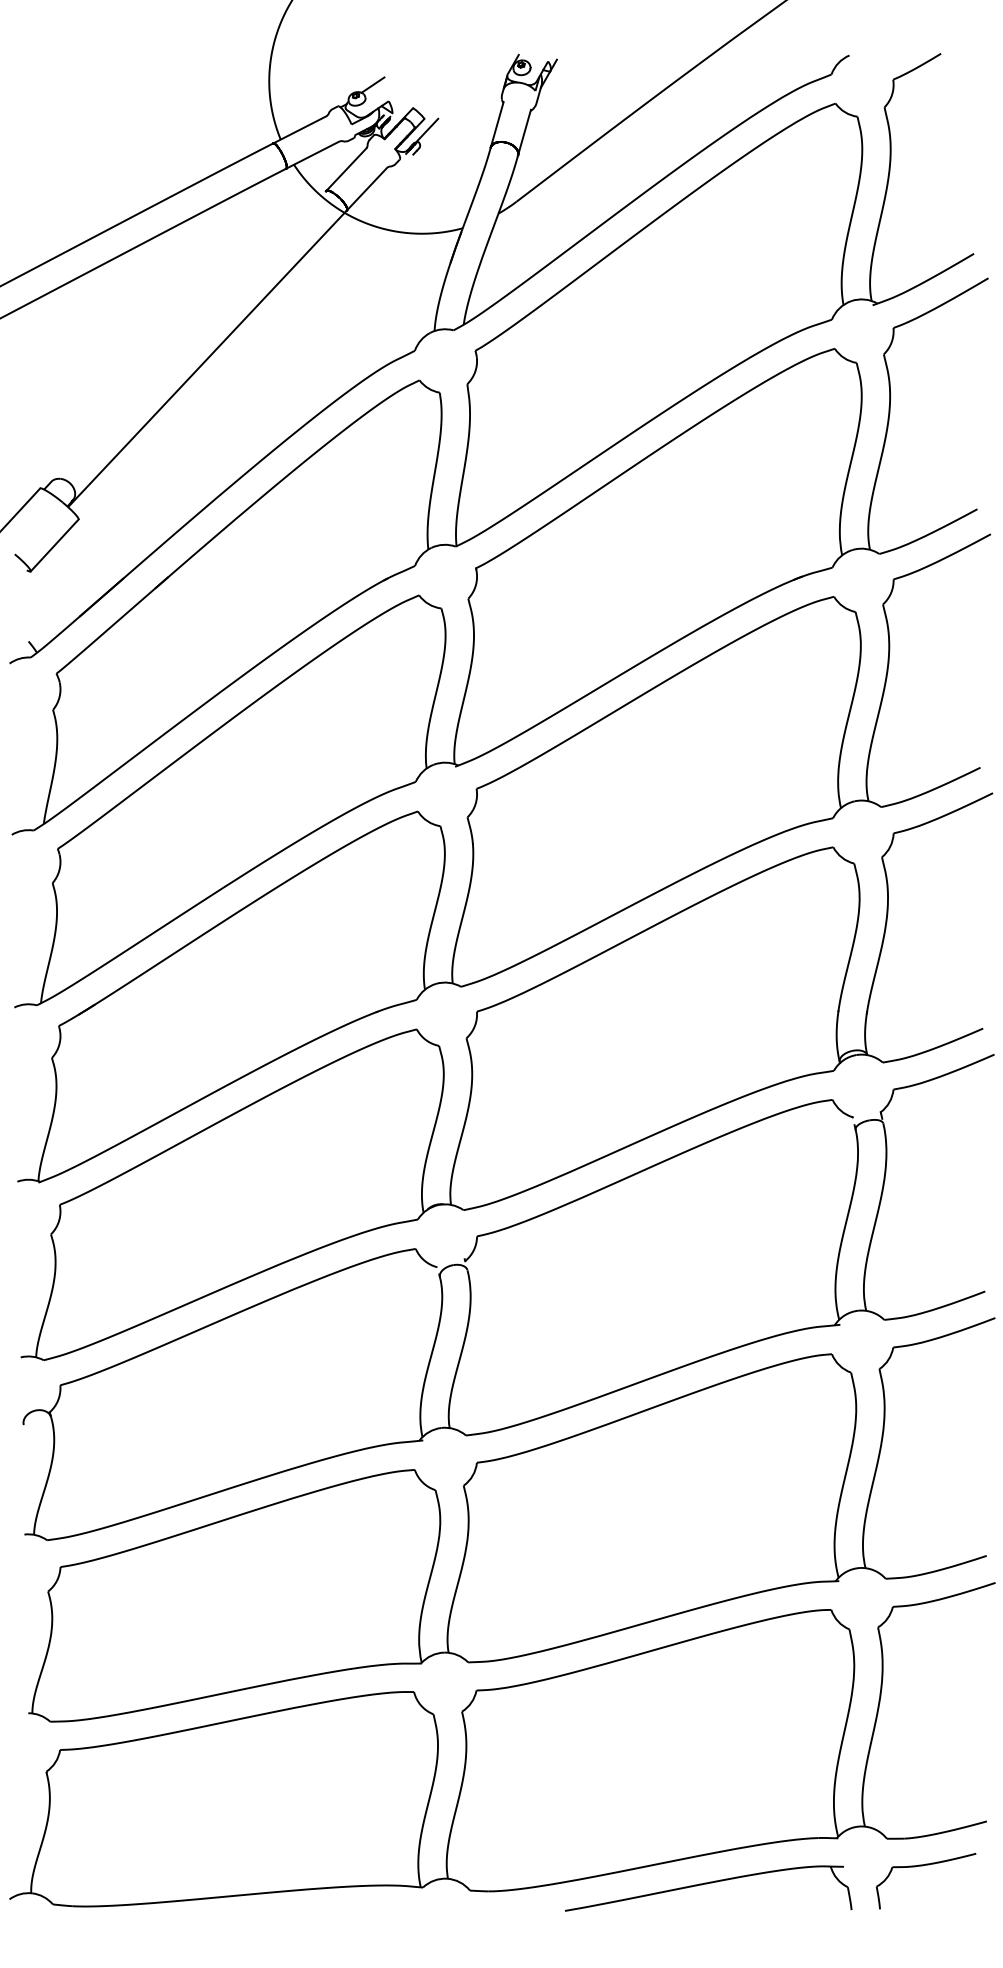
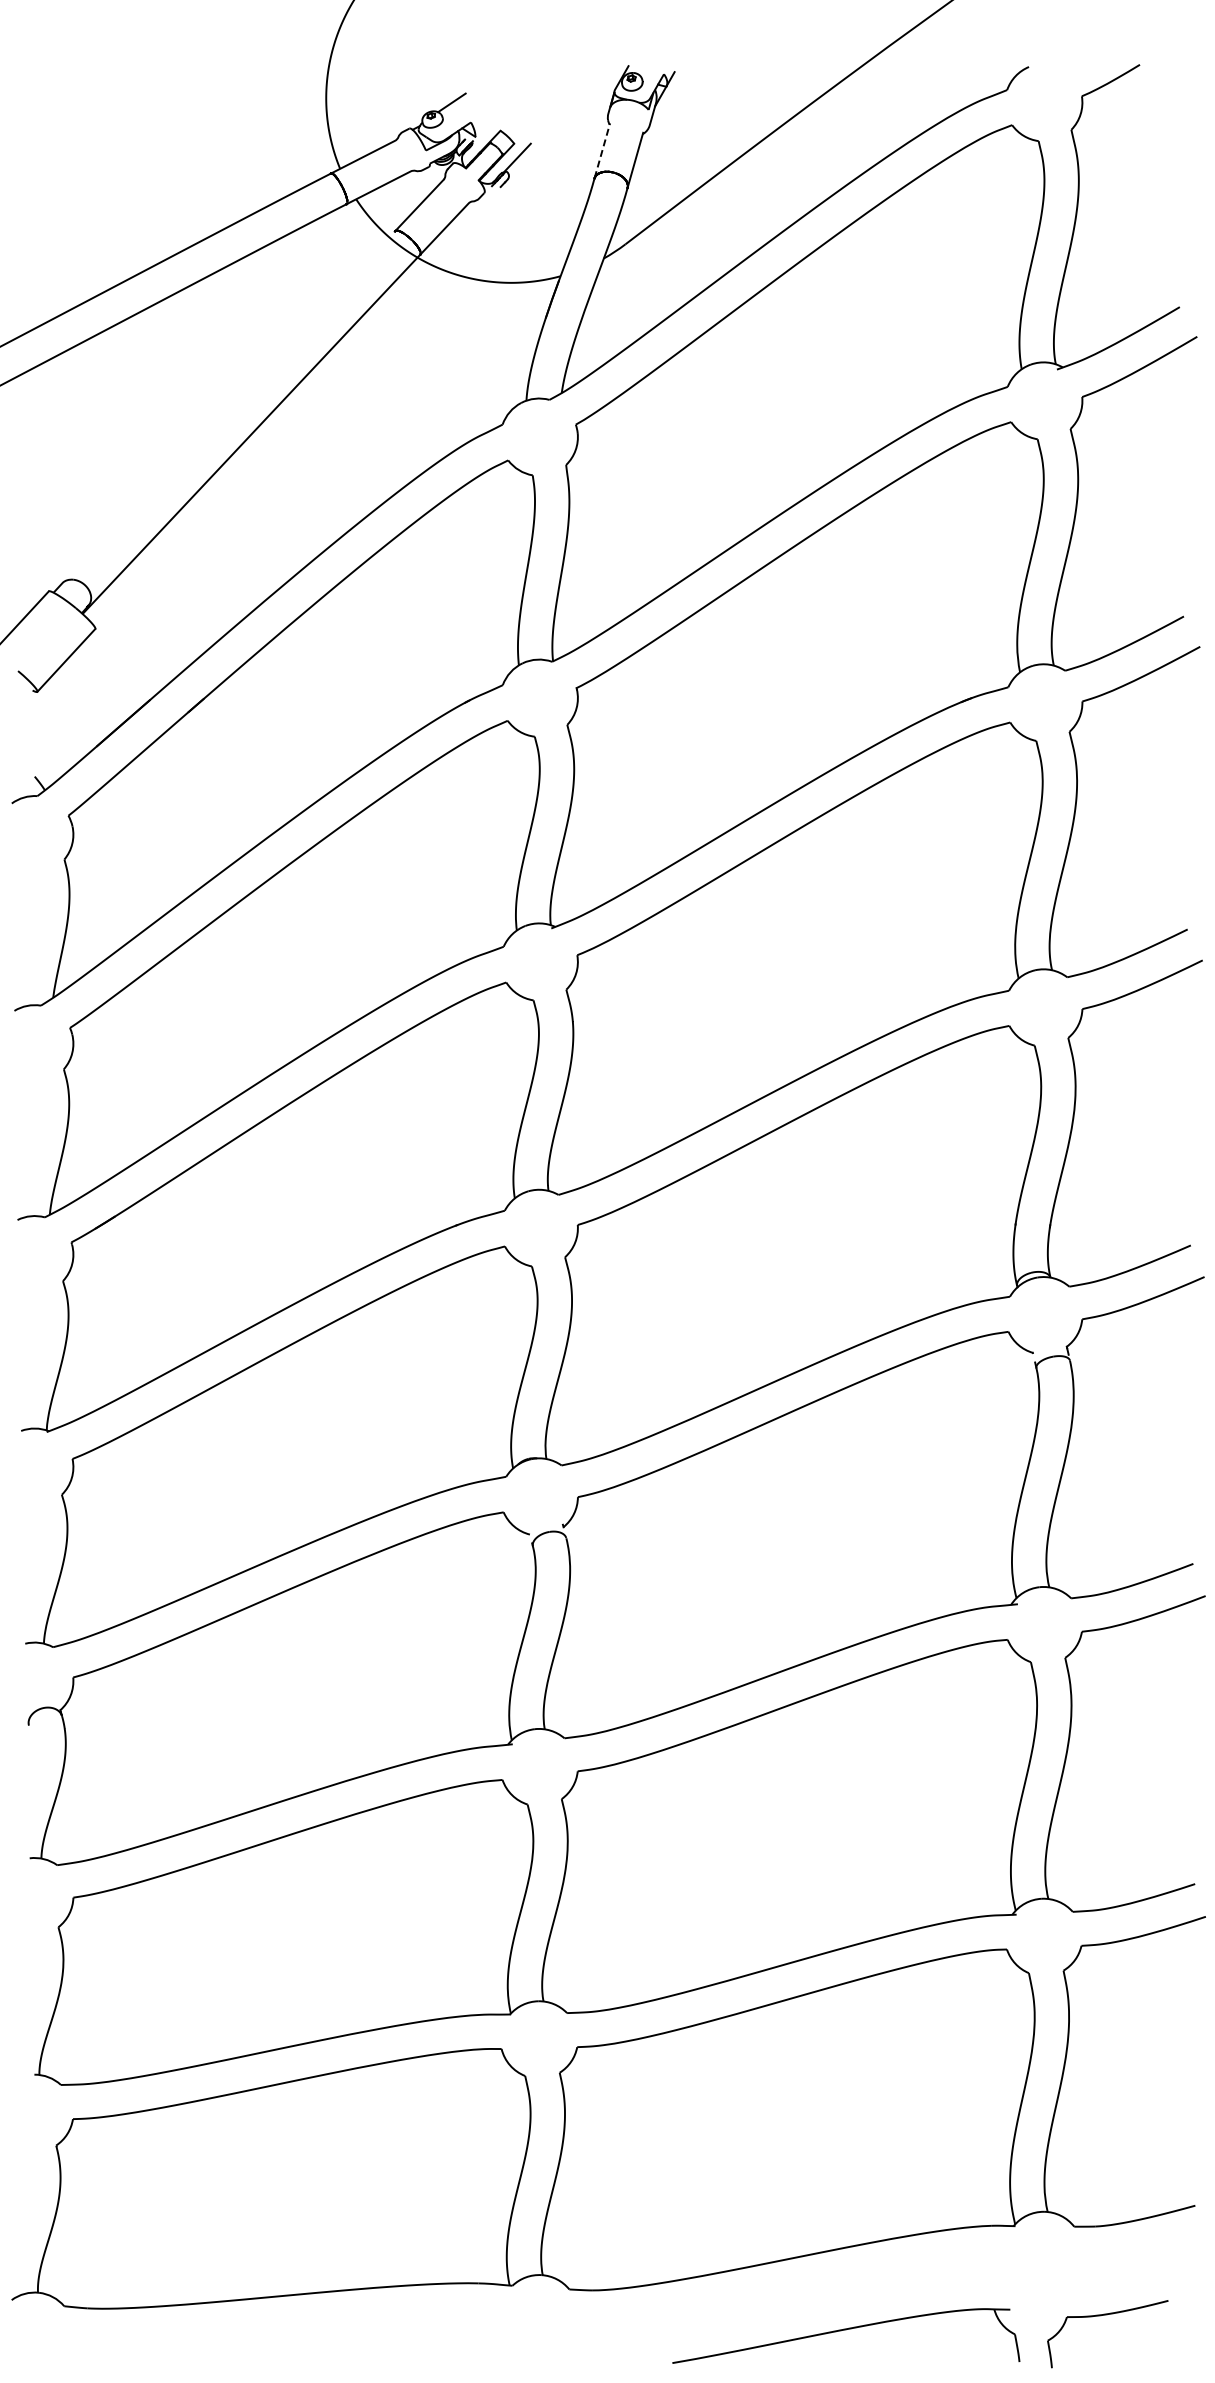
line: (497, 124) -> (602, 150), solid -> dashed
part: (925, 1865) -> (1107, 2315), moved
part: (708, 1888) -> (846, 2335), moved

